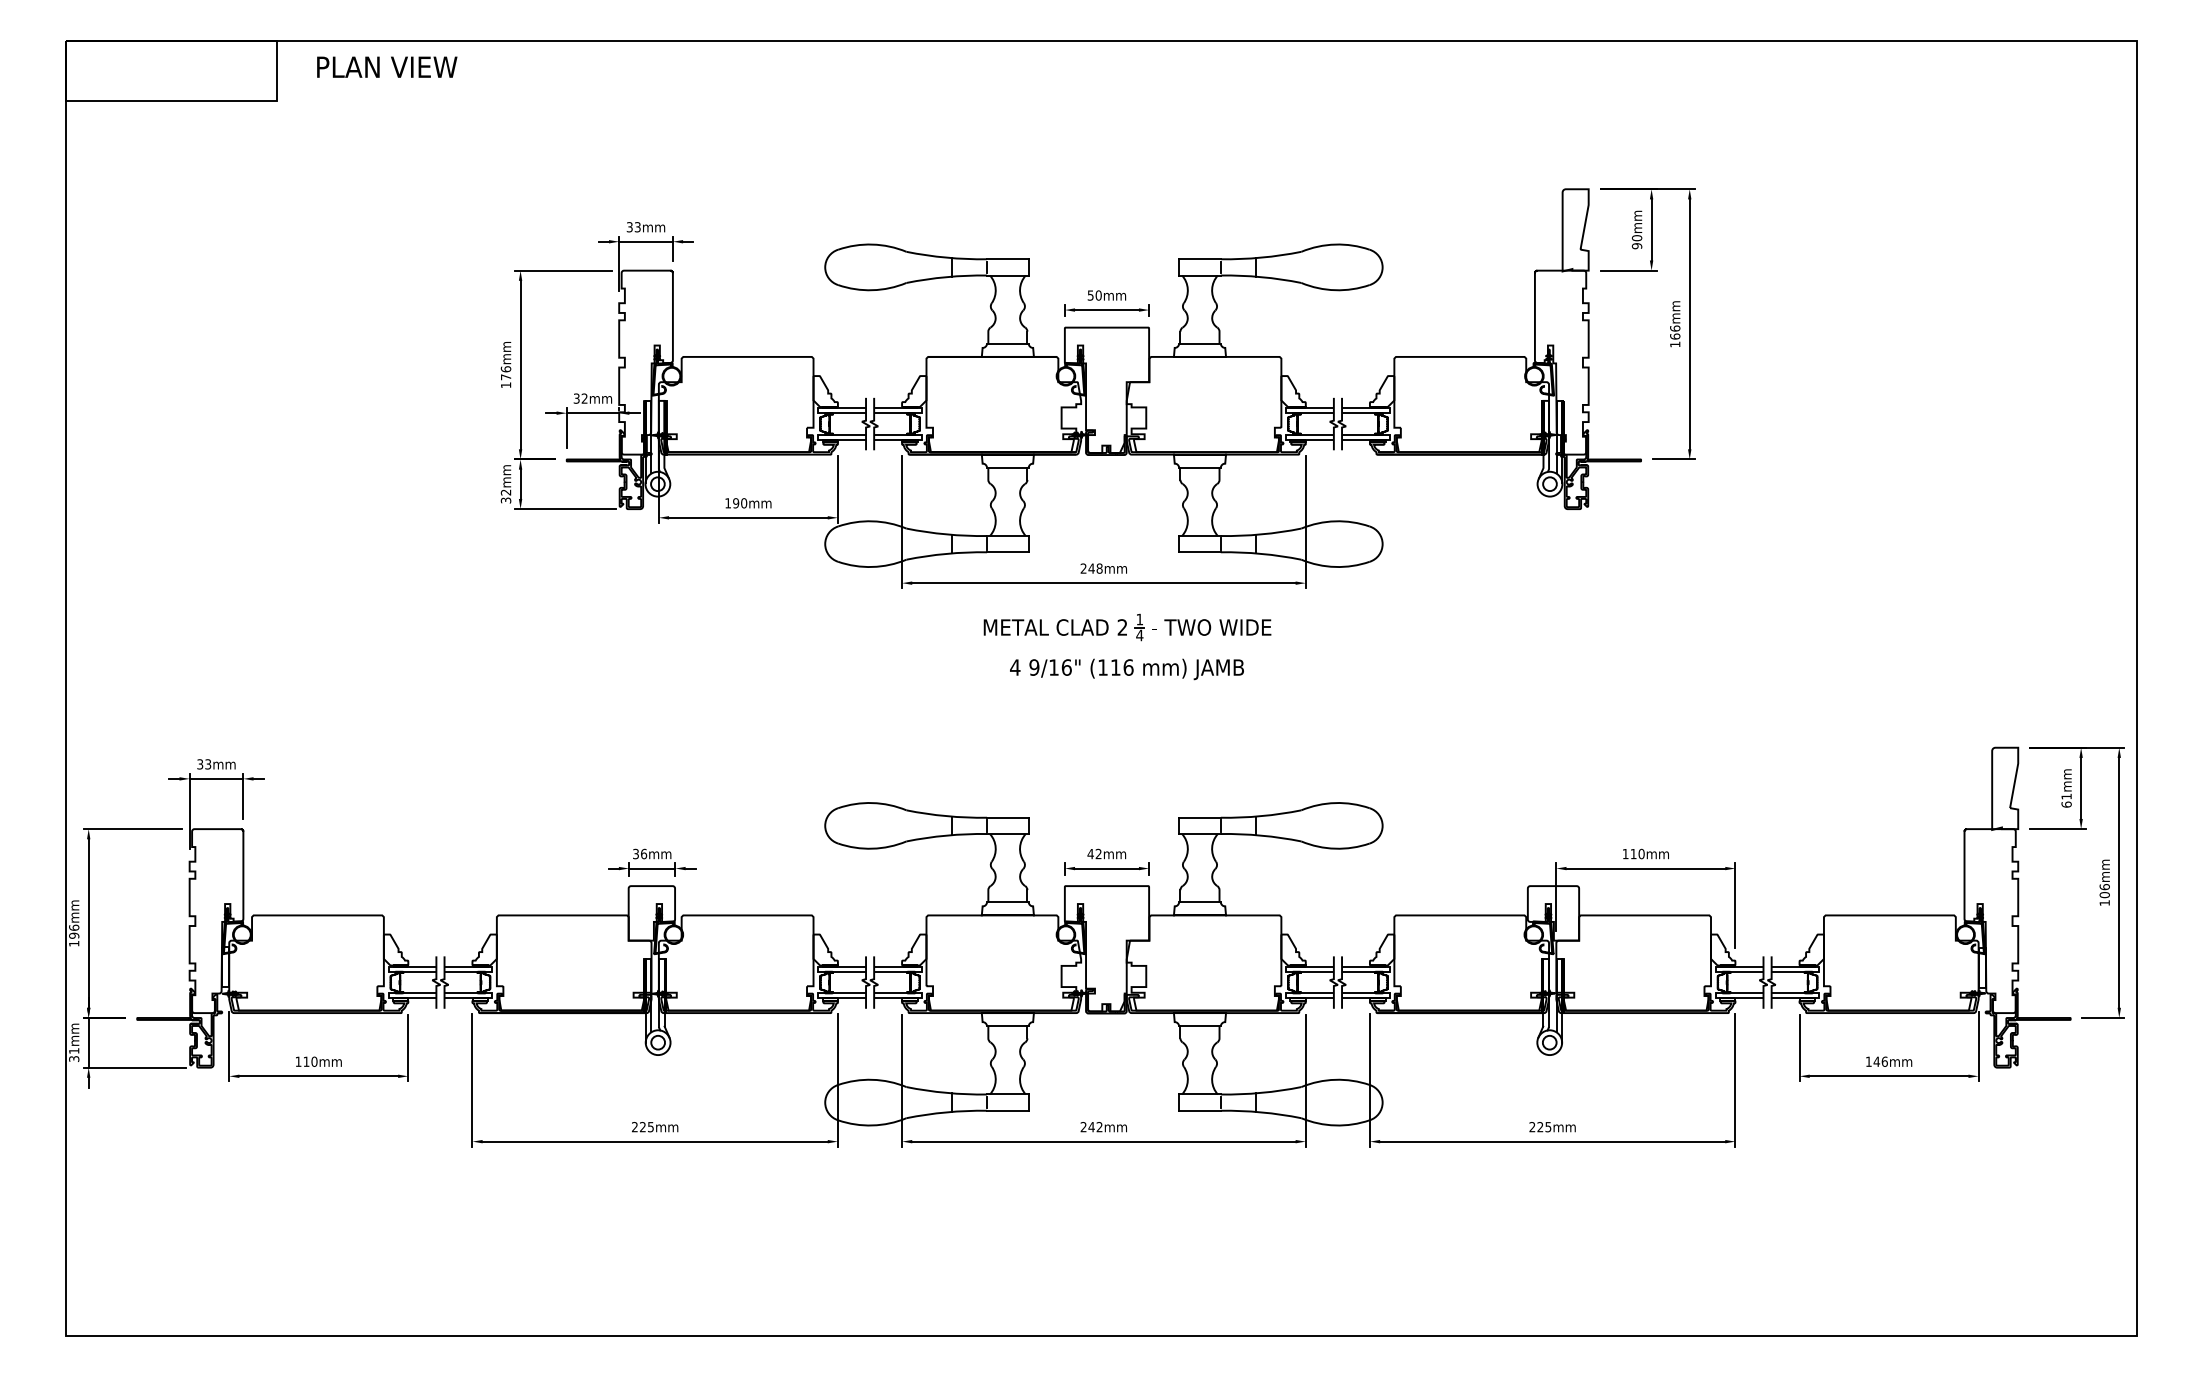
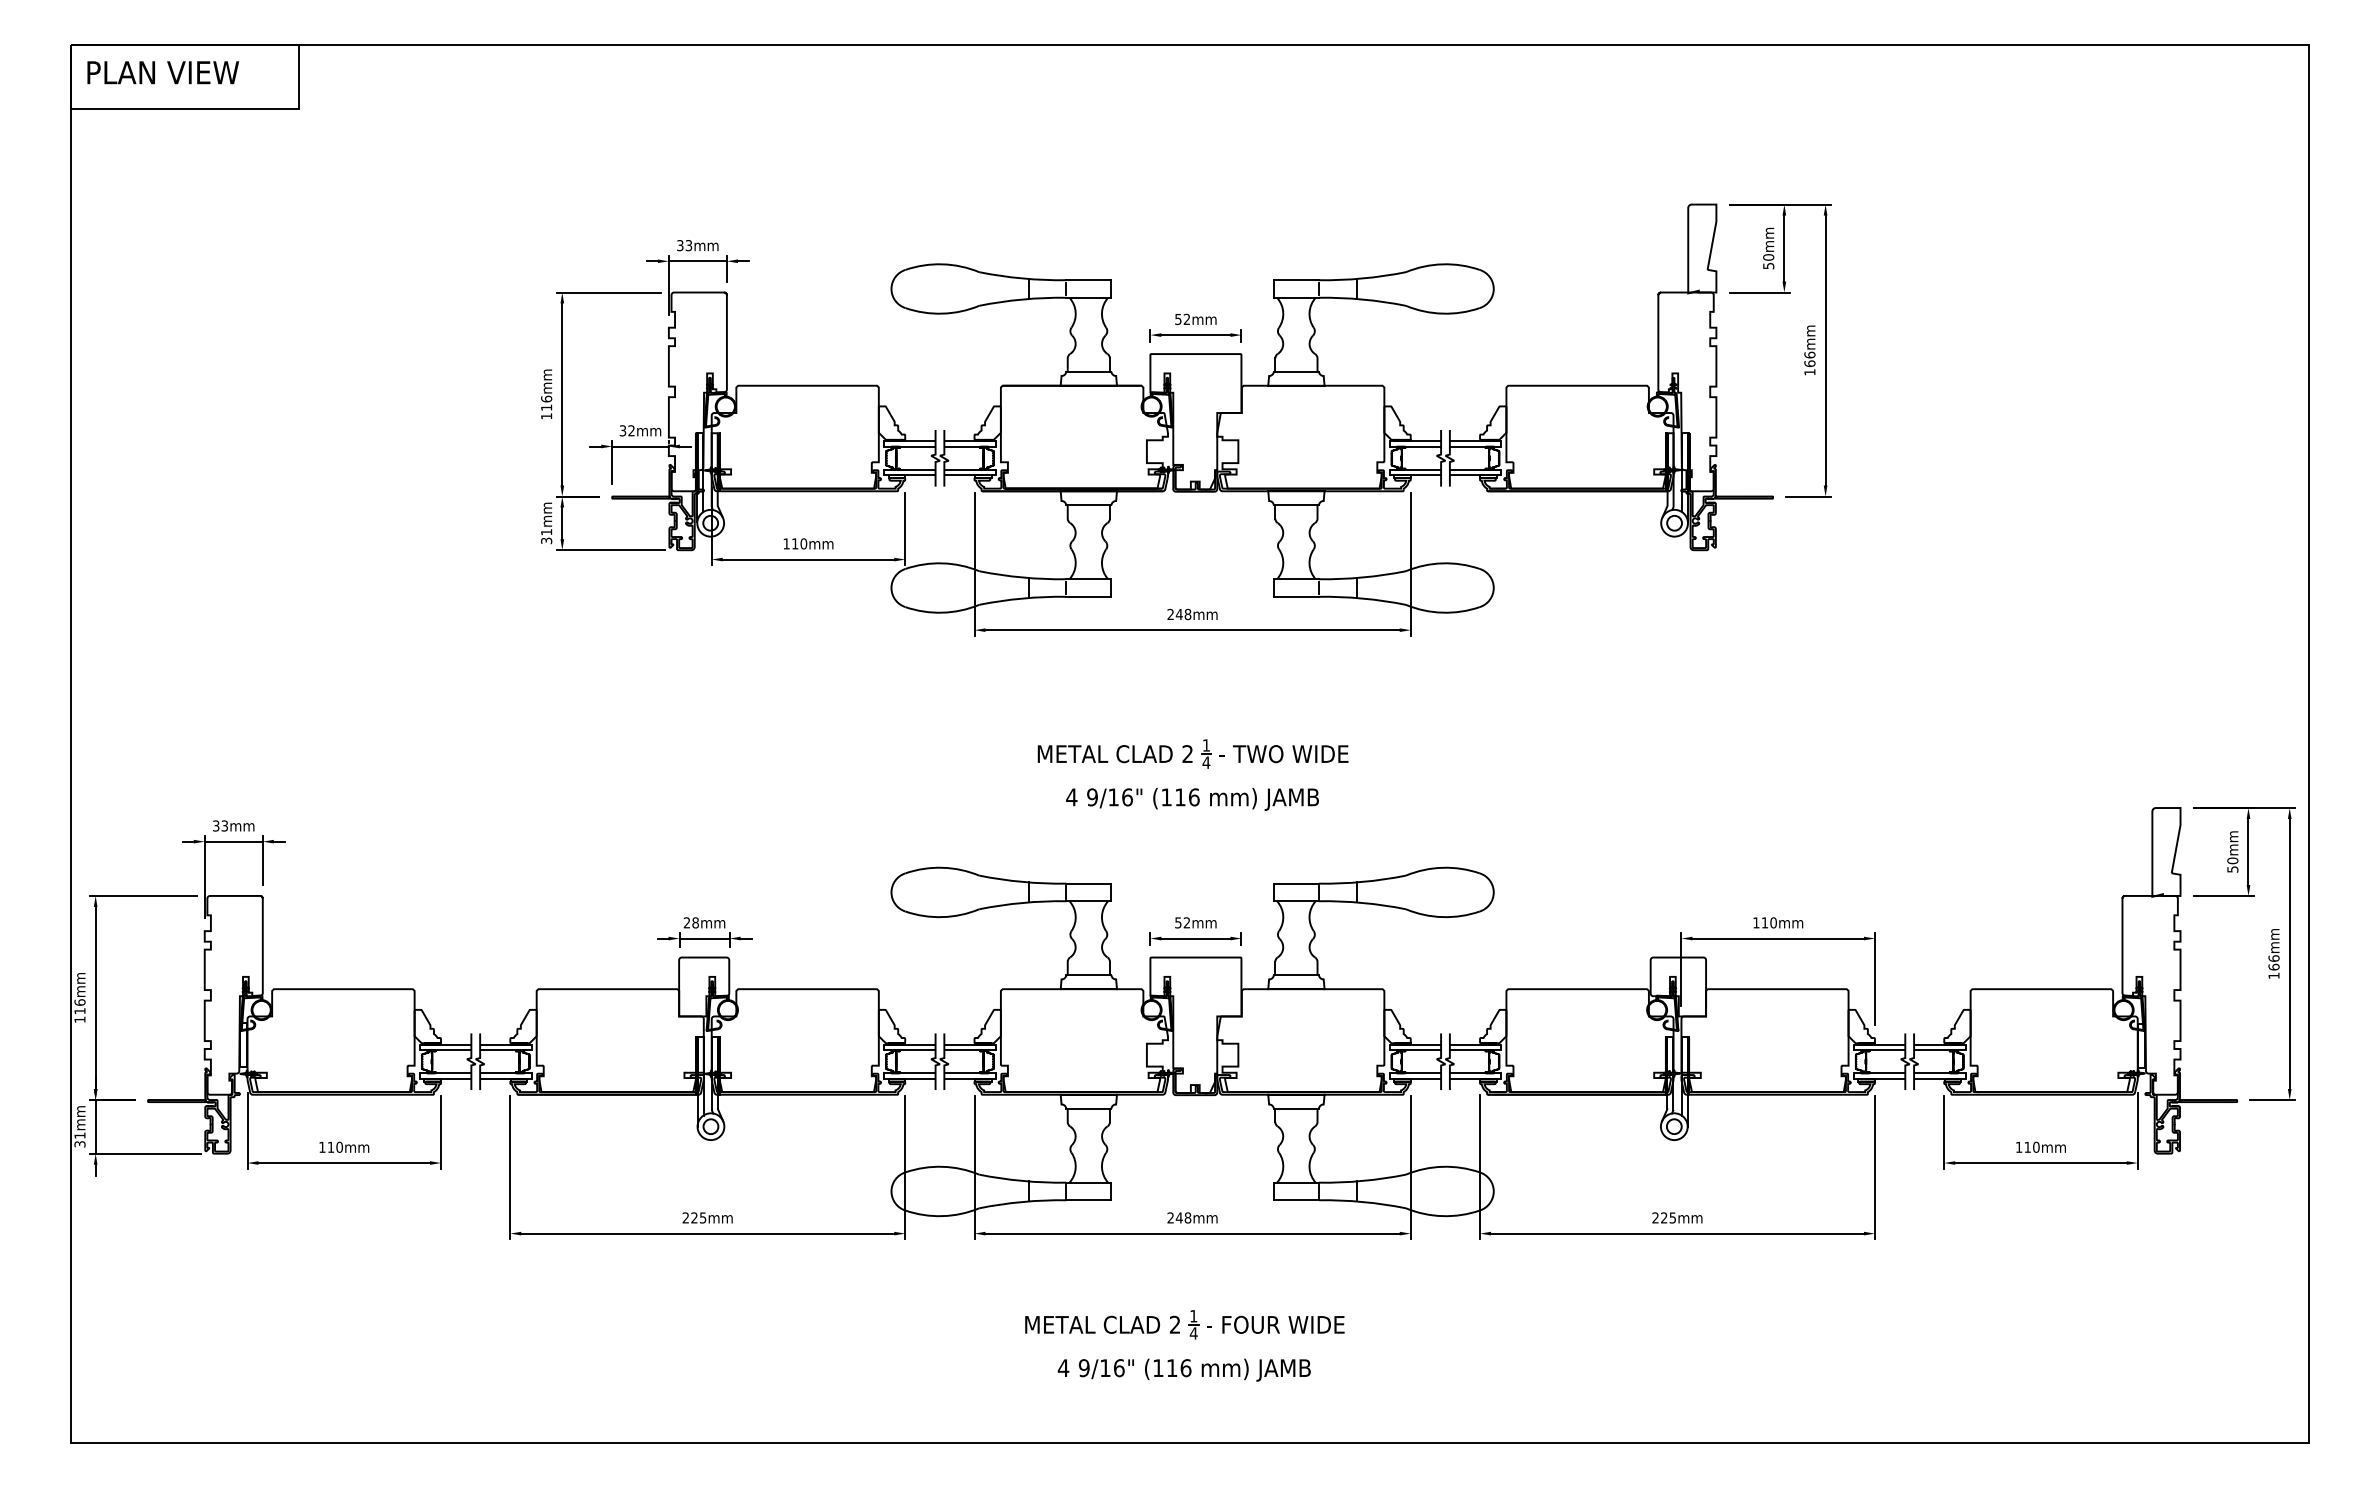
text: (386, 67) -> (162, 72), moved
text: (1636, 245) -> (1768, 265), 90mm -> 50mm
text: (1098, 294) -> (1186, 318), 50mm -> 52mm
text: (505, 377) -> (546, 407), 176mm -> 116mm
text: (505, 492) -> (546, 532), 32mm -> 31mm
text: (735, 502) -> (794, 543), 190mm -> 110mm
part: (1126, 635) -> (1192, 762), moved
text: (2066, 800) -> (2232, 864), 61mm -> 50mm
text: (640, 853) -> (691, 922), 36mm -> 28mm
text: (1089, 853) -> (1177, 922), 42mm -> 52mm
text: (2104, 894) -> (2273, 966), 106mm -> 166mm
text: (73, 935) -> (79, 1010), 196mm -> 116mm
text: (1880, 1061) -> (2031, 1146), 146mm -> 110mm
text: (1099, 1126) -> (1187, 1217), 242mm -> 248mm
part: (1101, 1236) -> (1189, 1336), added

